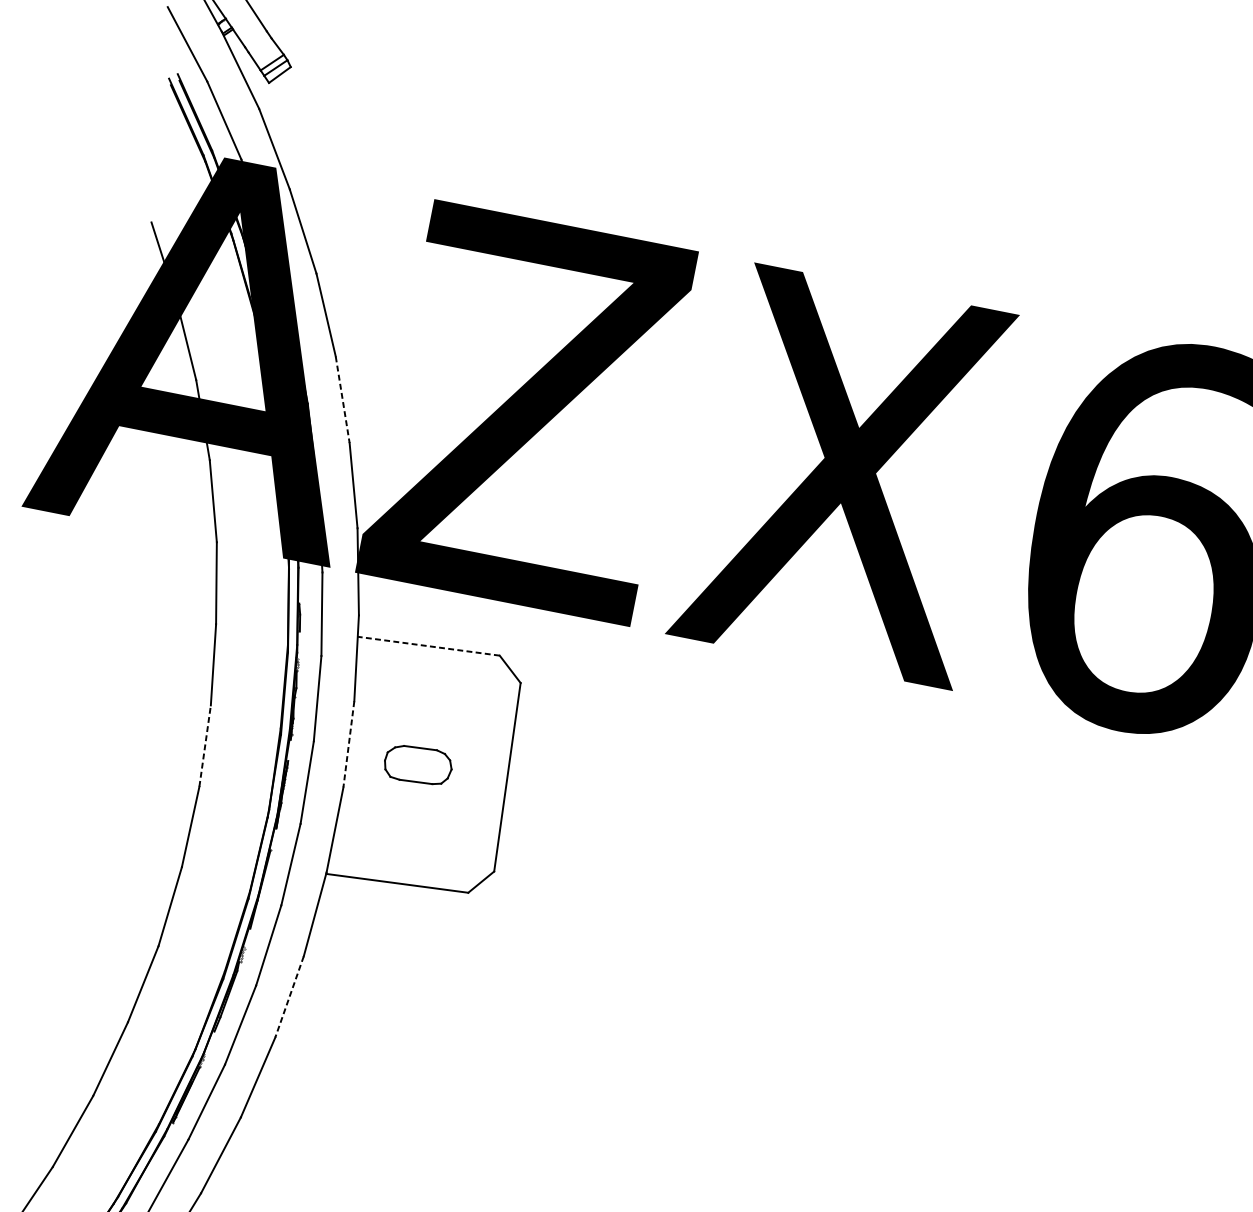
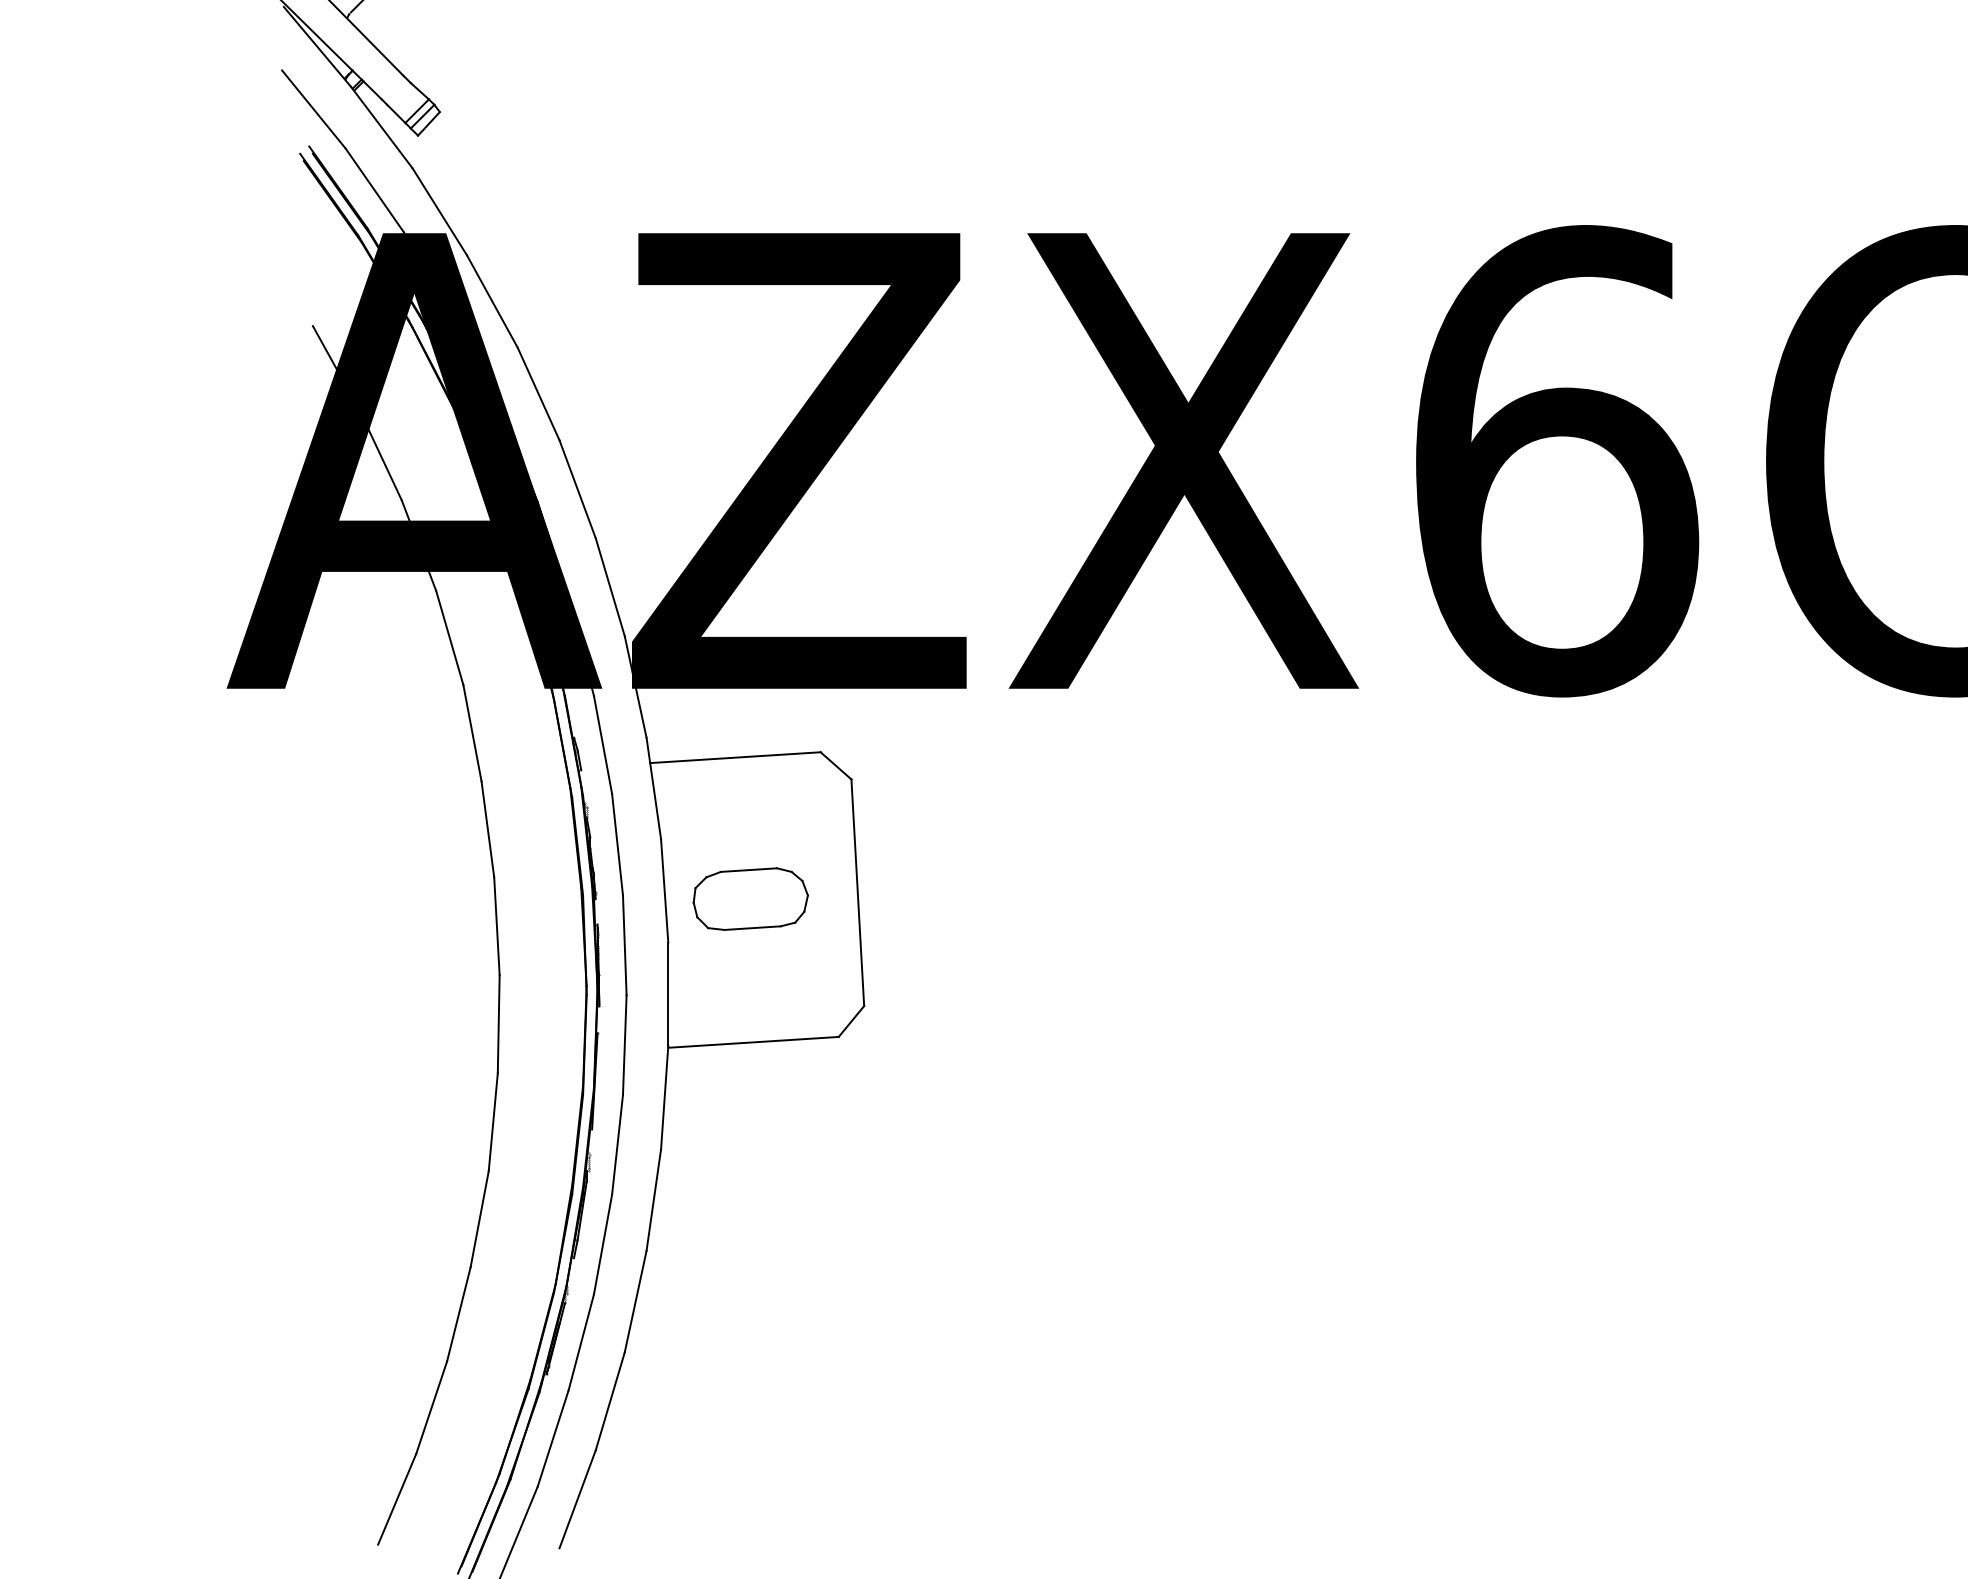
line: (342, 399) -> (577, 489), dashed -> solid
line: (428, 645) -> (734, 757), dashed -> solid
line: (348, 743) -> (664, 890), dashed -> solid
line: (204, 745) -> (496, 925), dashed -> solid
part: (418, 764) -> (750, 898), size x1.43
line: (289, 997) -> (653, 1200), dashed -> solid

